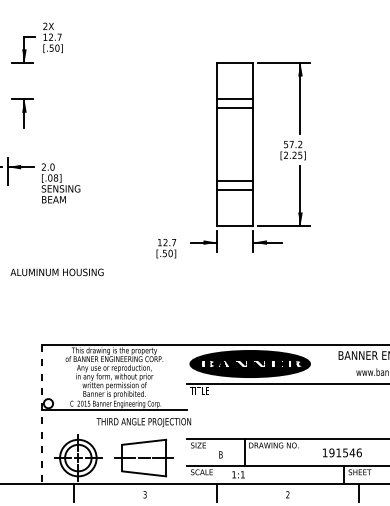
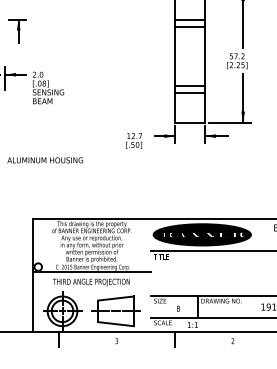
line: (41, 414) -> (32, 275), dashed -> solid
text: (143, 422) -> (91, 282), moved

